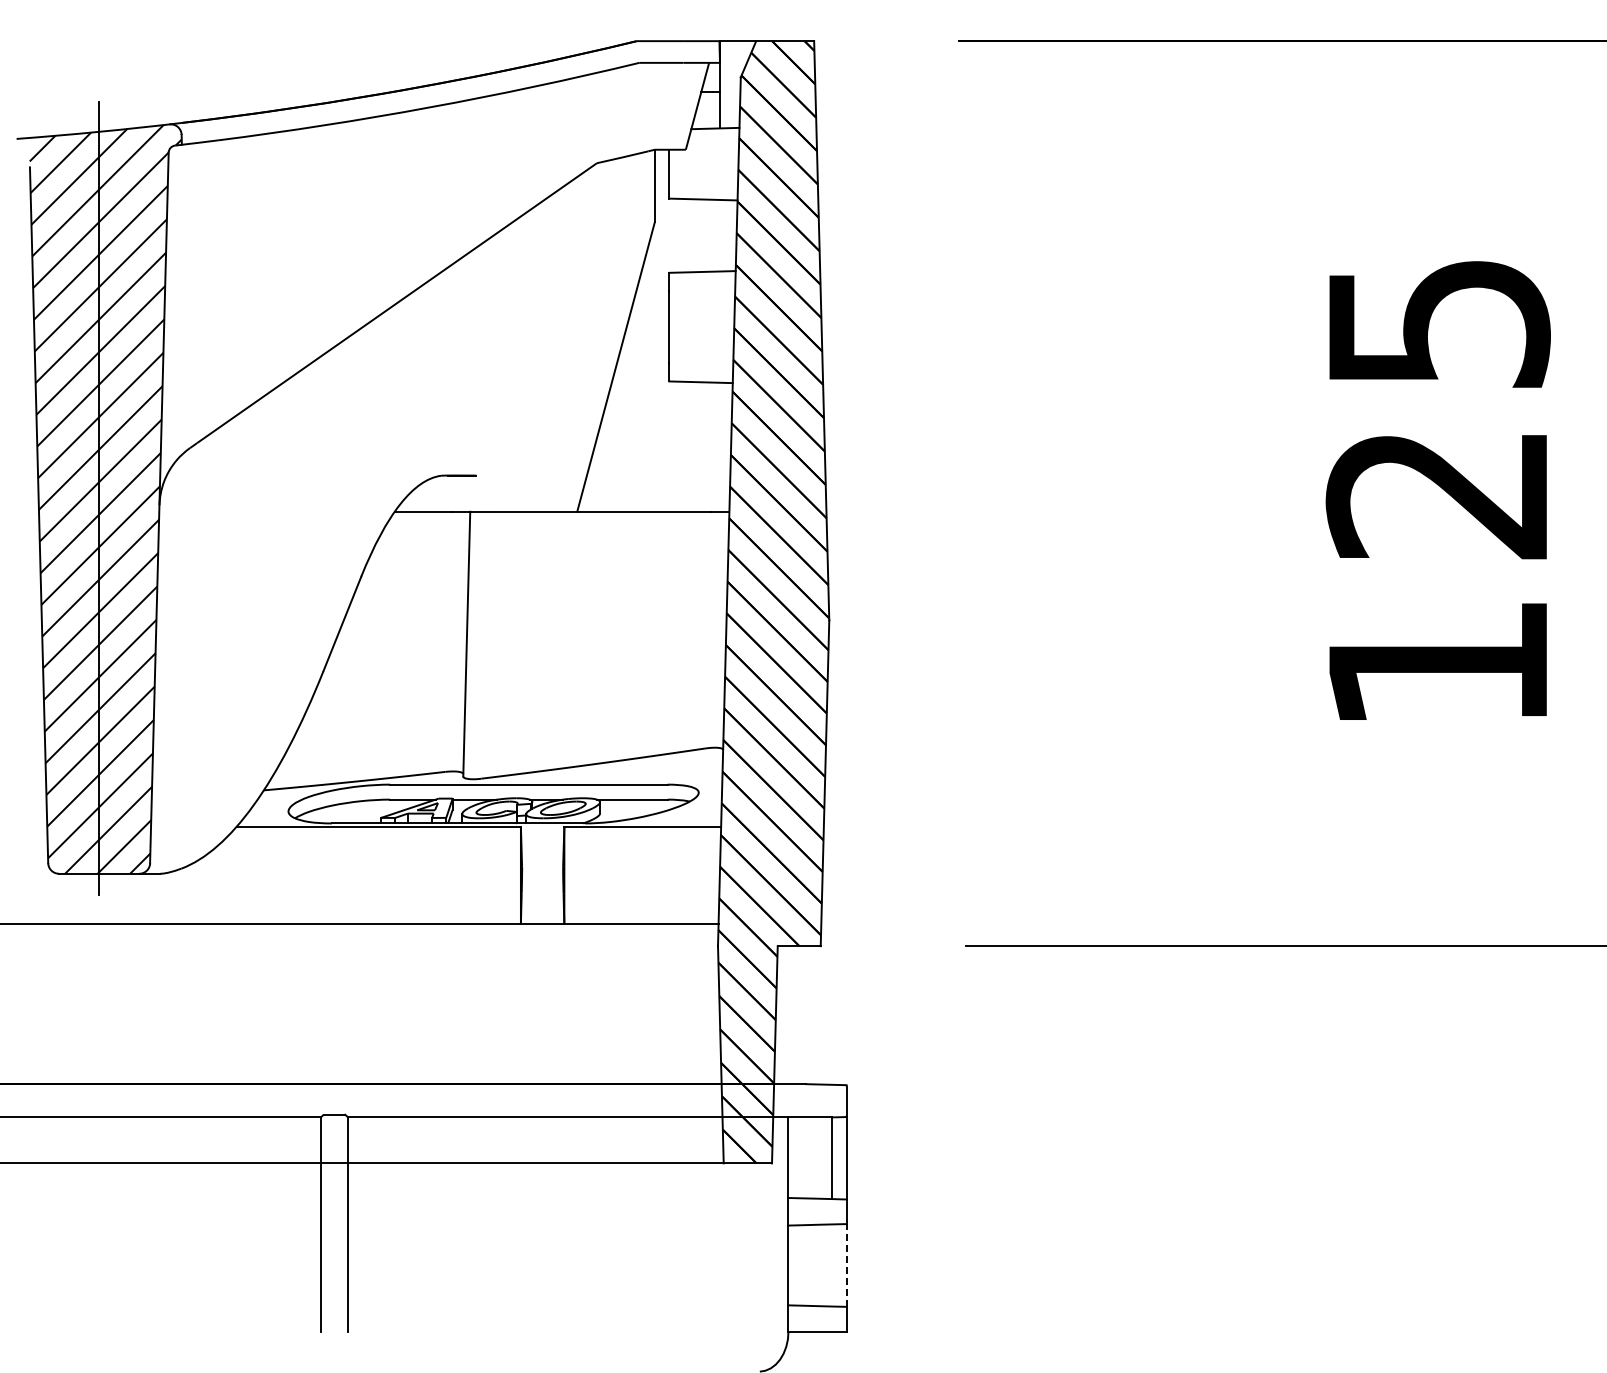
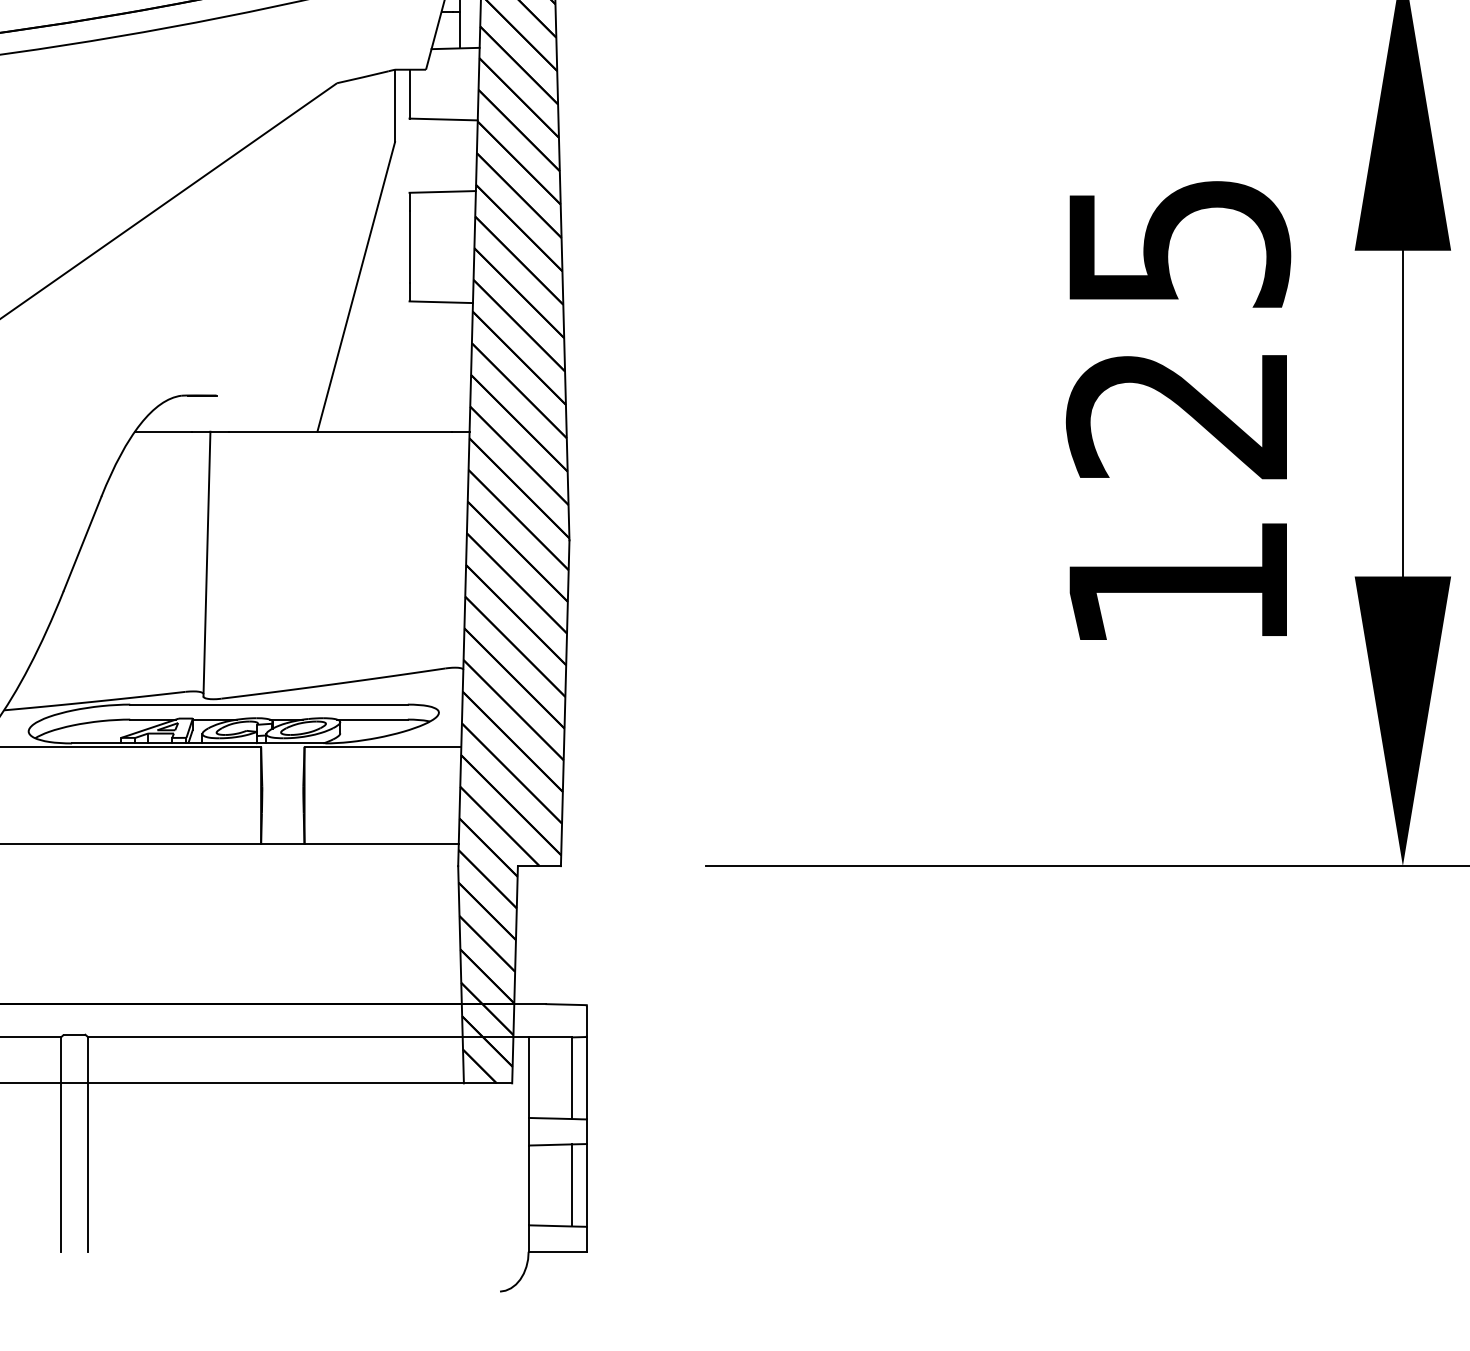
line: (846, 1264) -> (586, 1184), dashed -> solid
line: (832, 1265) -> (572, 1185), added

